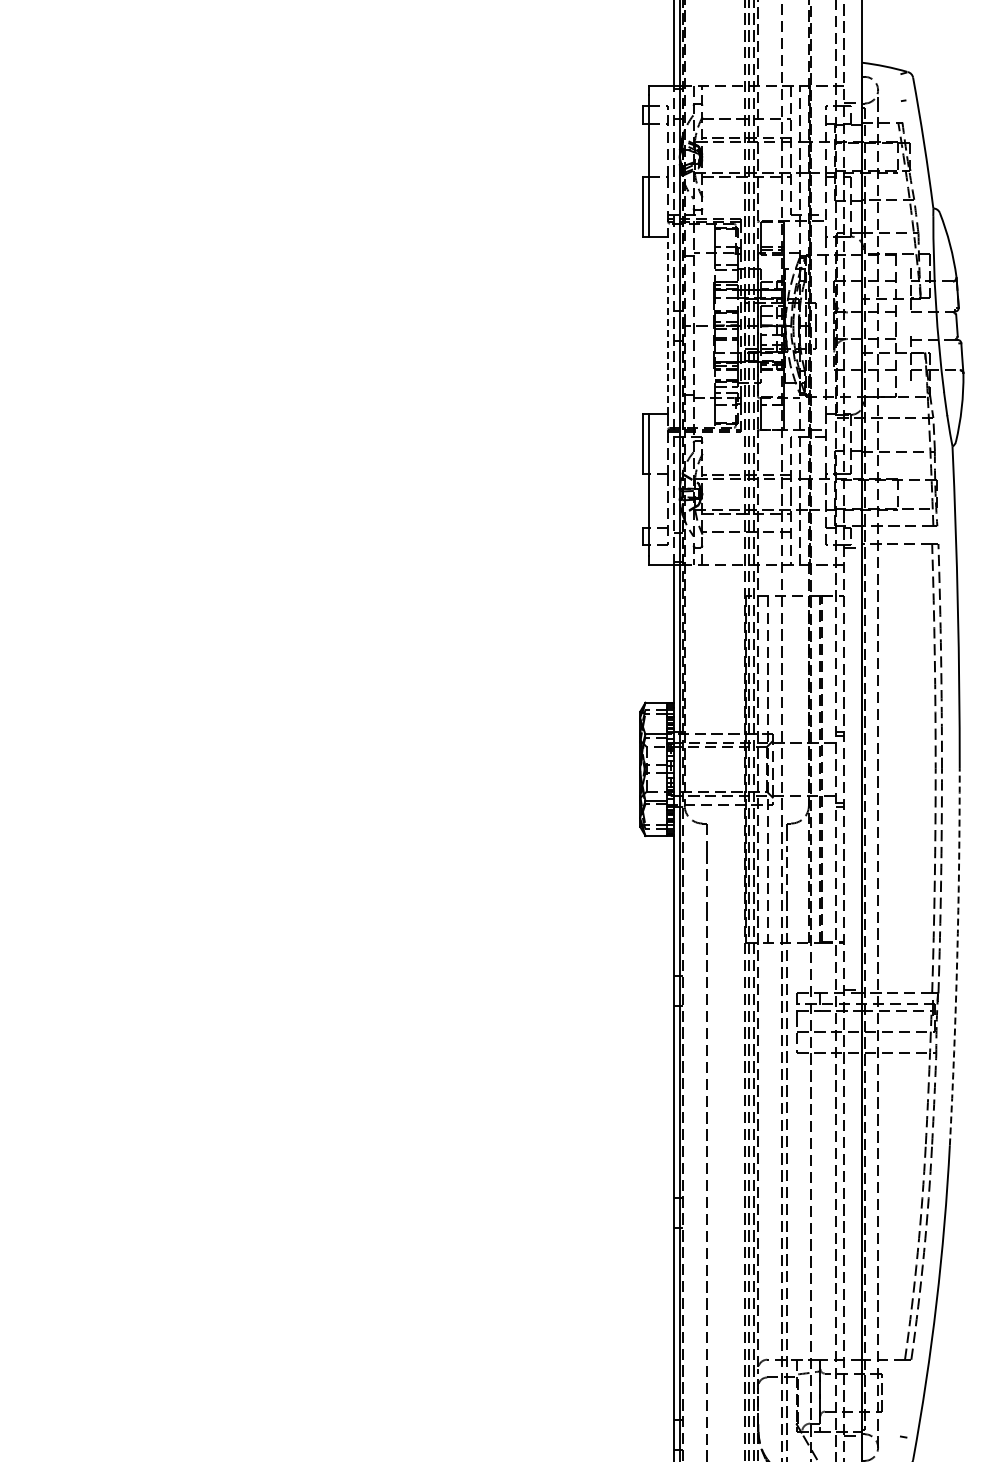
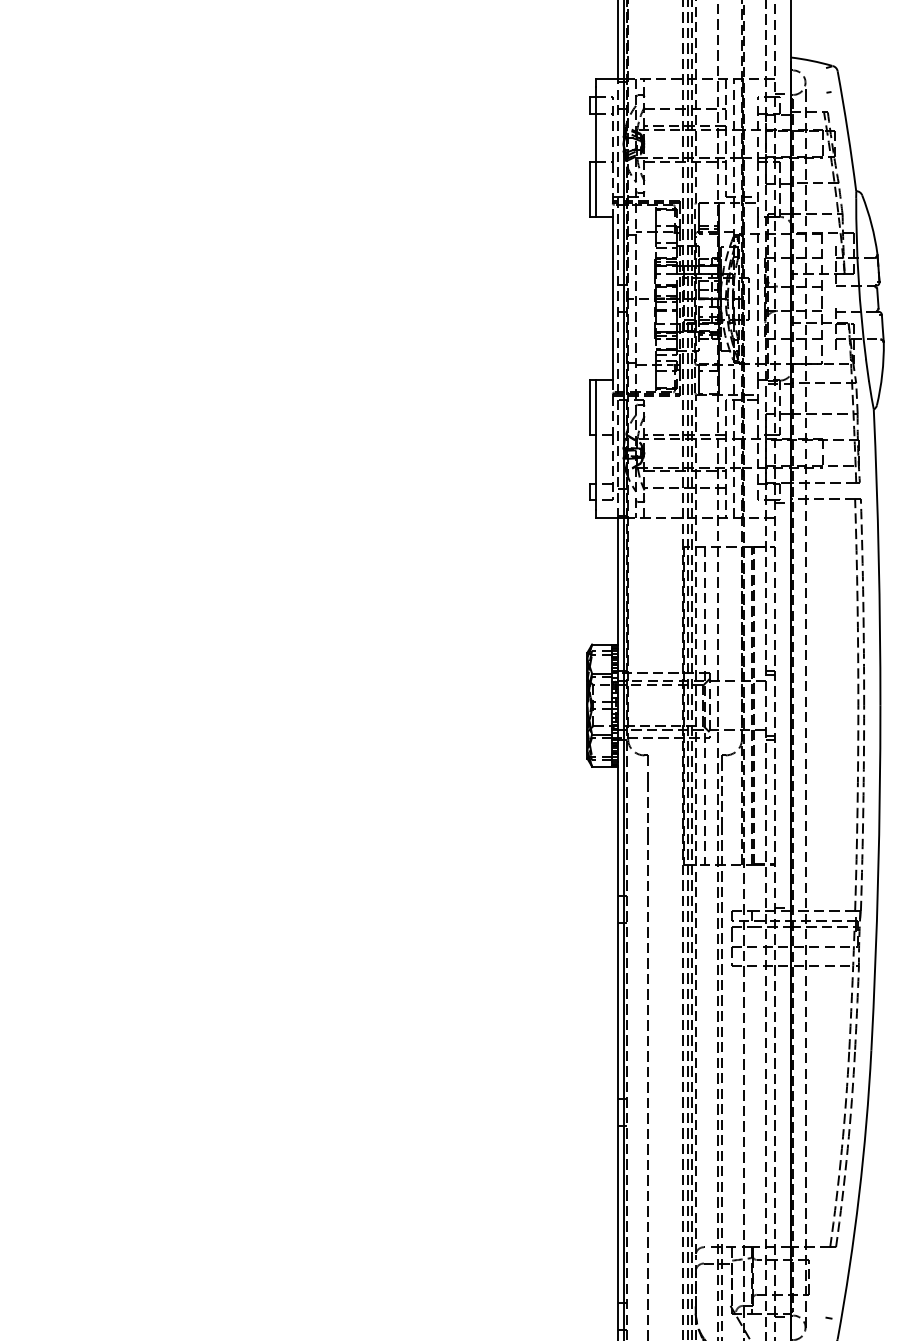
line: (667, 325) -> (612, 298), dashed -> solid
arc: (957, 957) -> (878, 878), dashed -> solid

